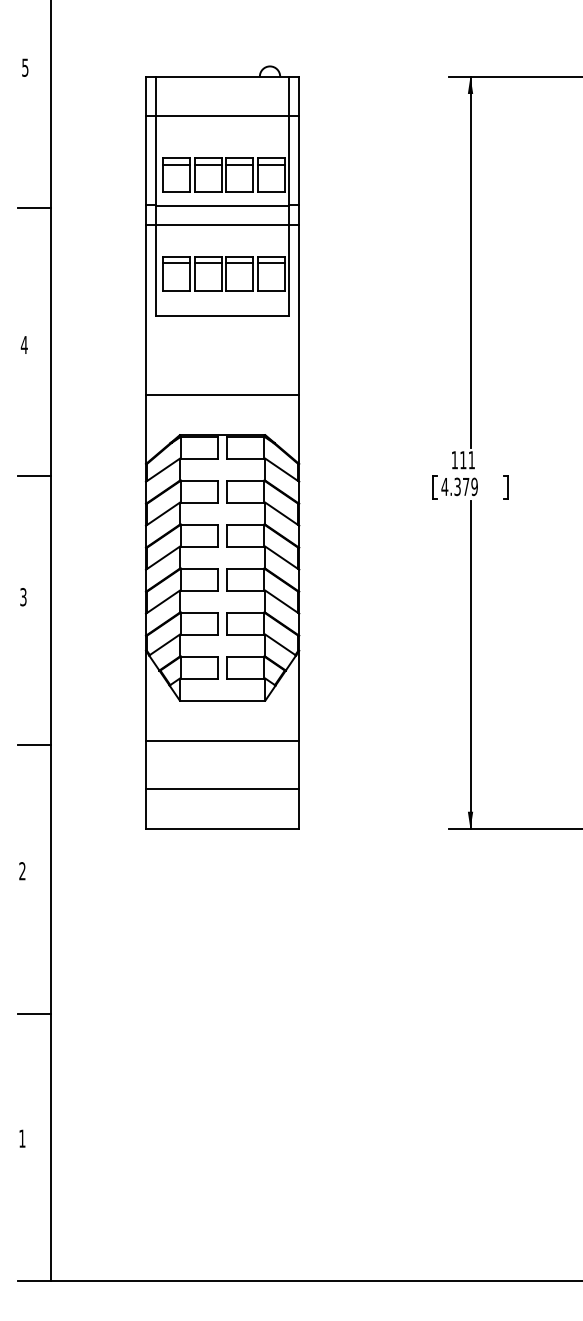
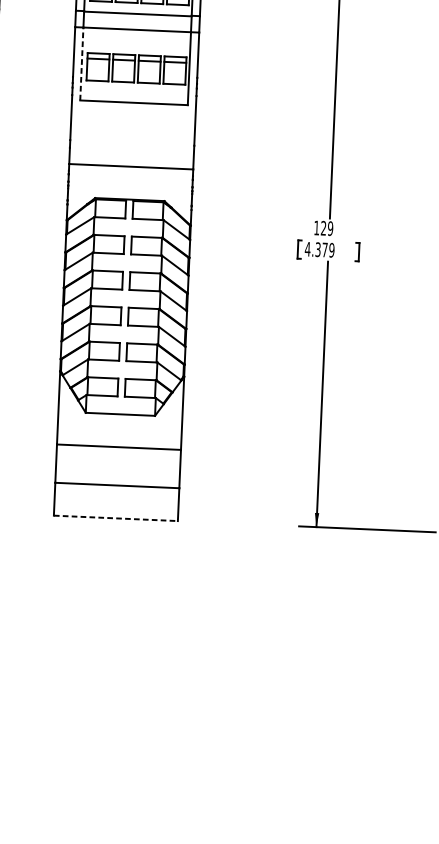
line: (156, 270) -> (82, 64), solid -> dashed
text: (467, 460) -> (327, 228), 111 -> 129
line: (222, 829) -> (115, 518), solid -> dashed

